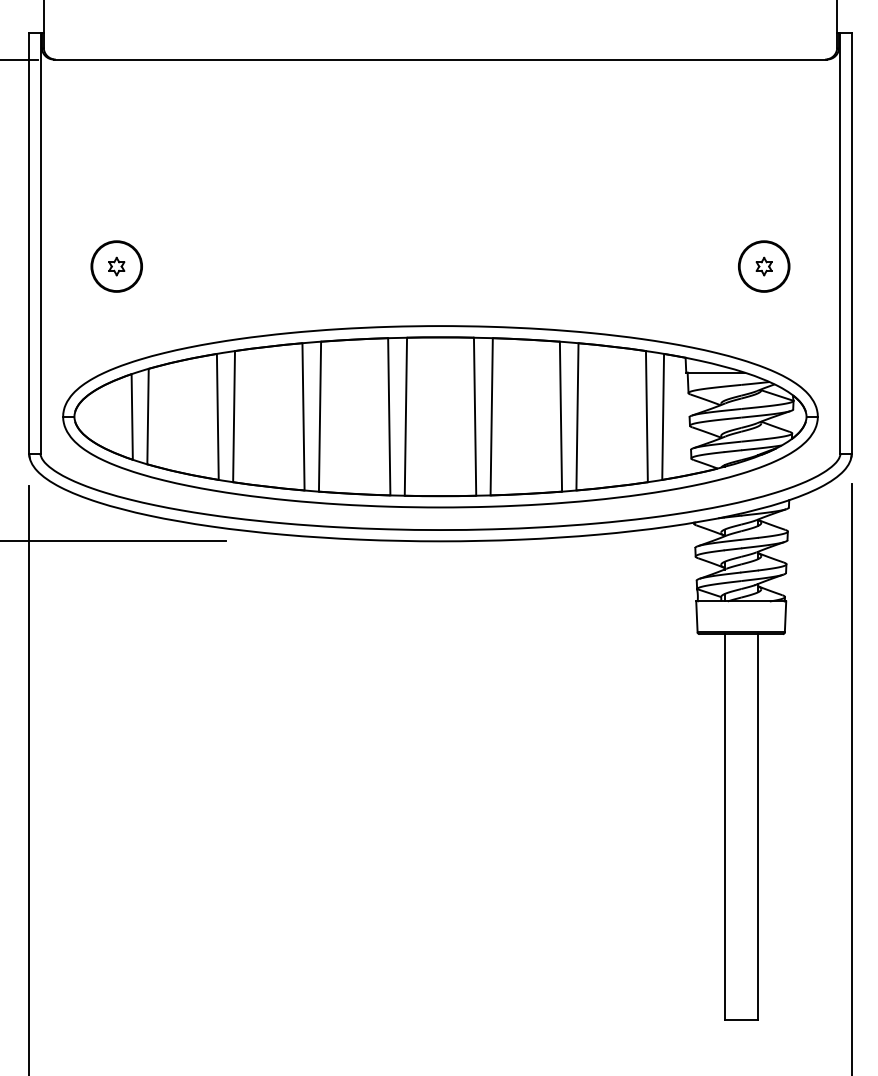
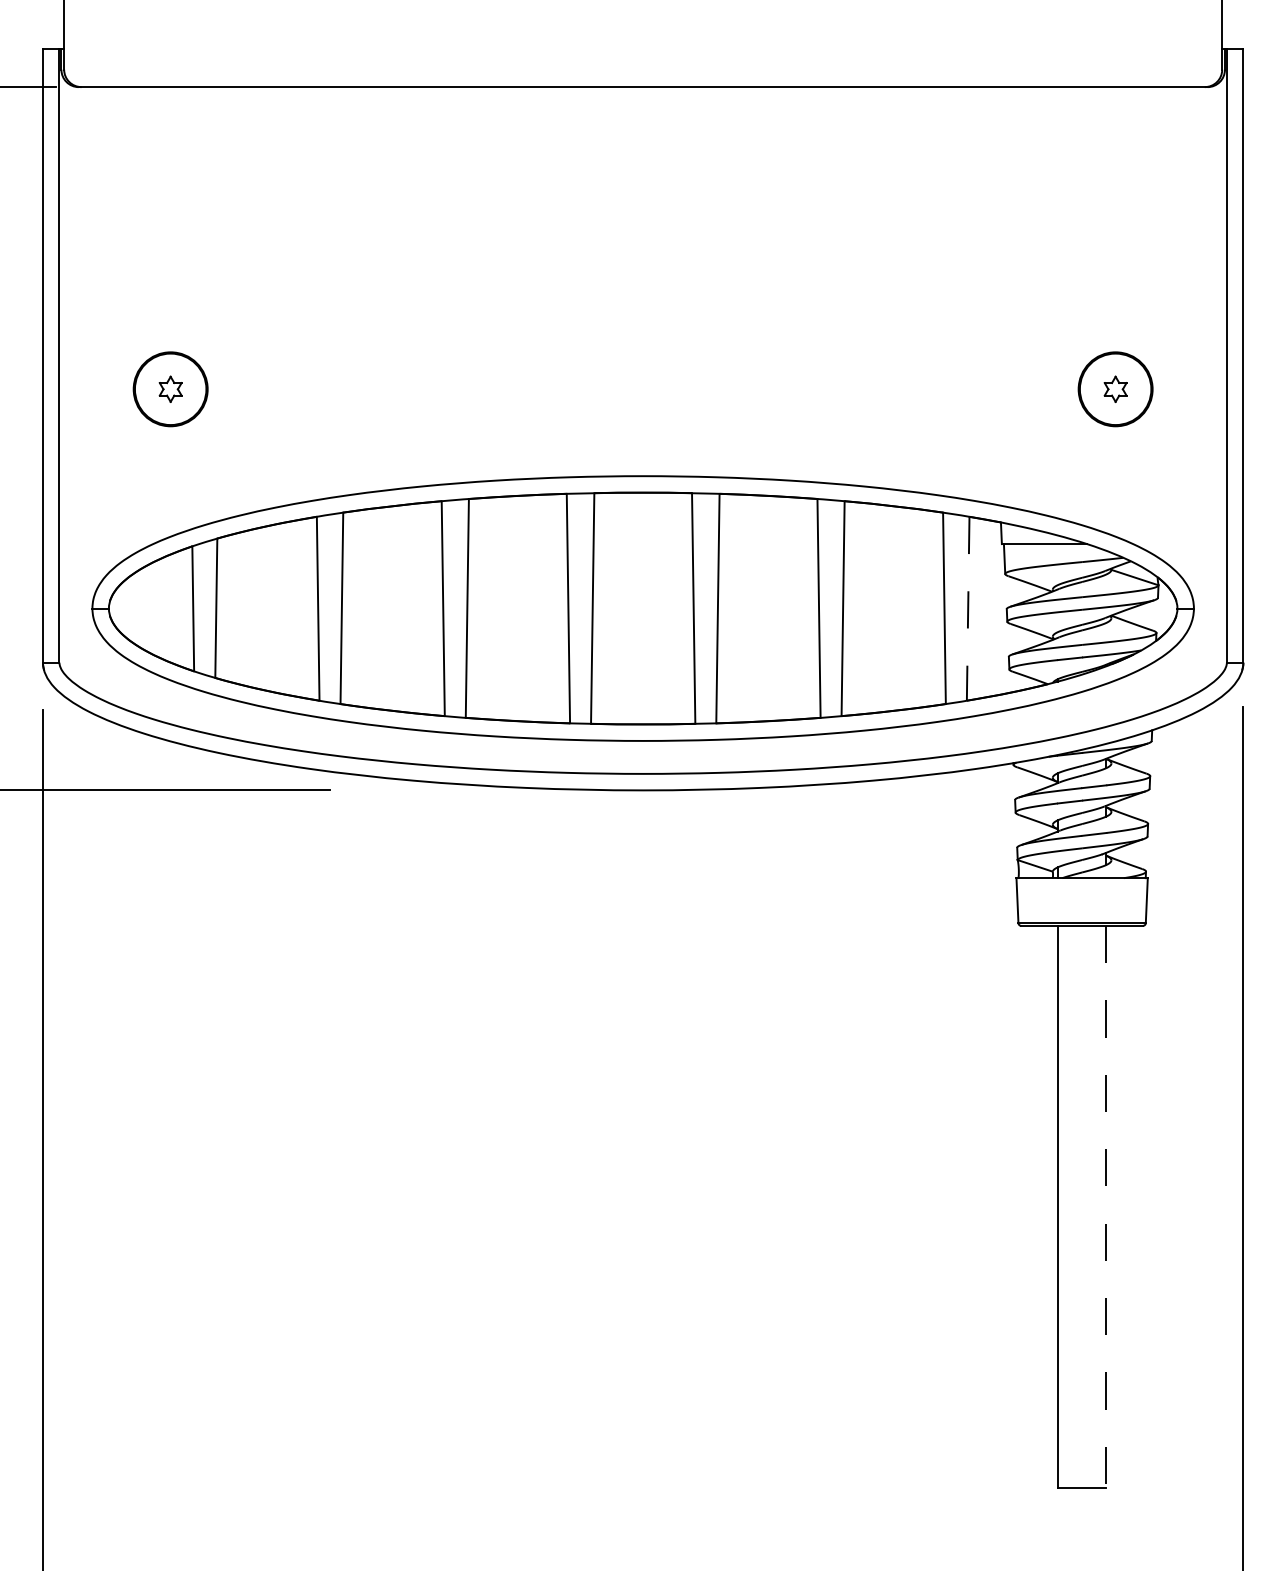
line: (663, 416) -> (968, 608), solid -> dashed
line: (757, 826) -> (1105, 1206), solid -> dashed

